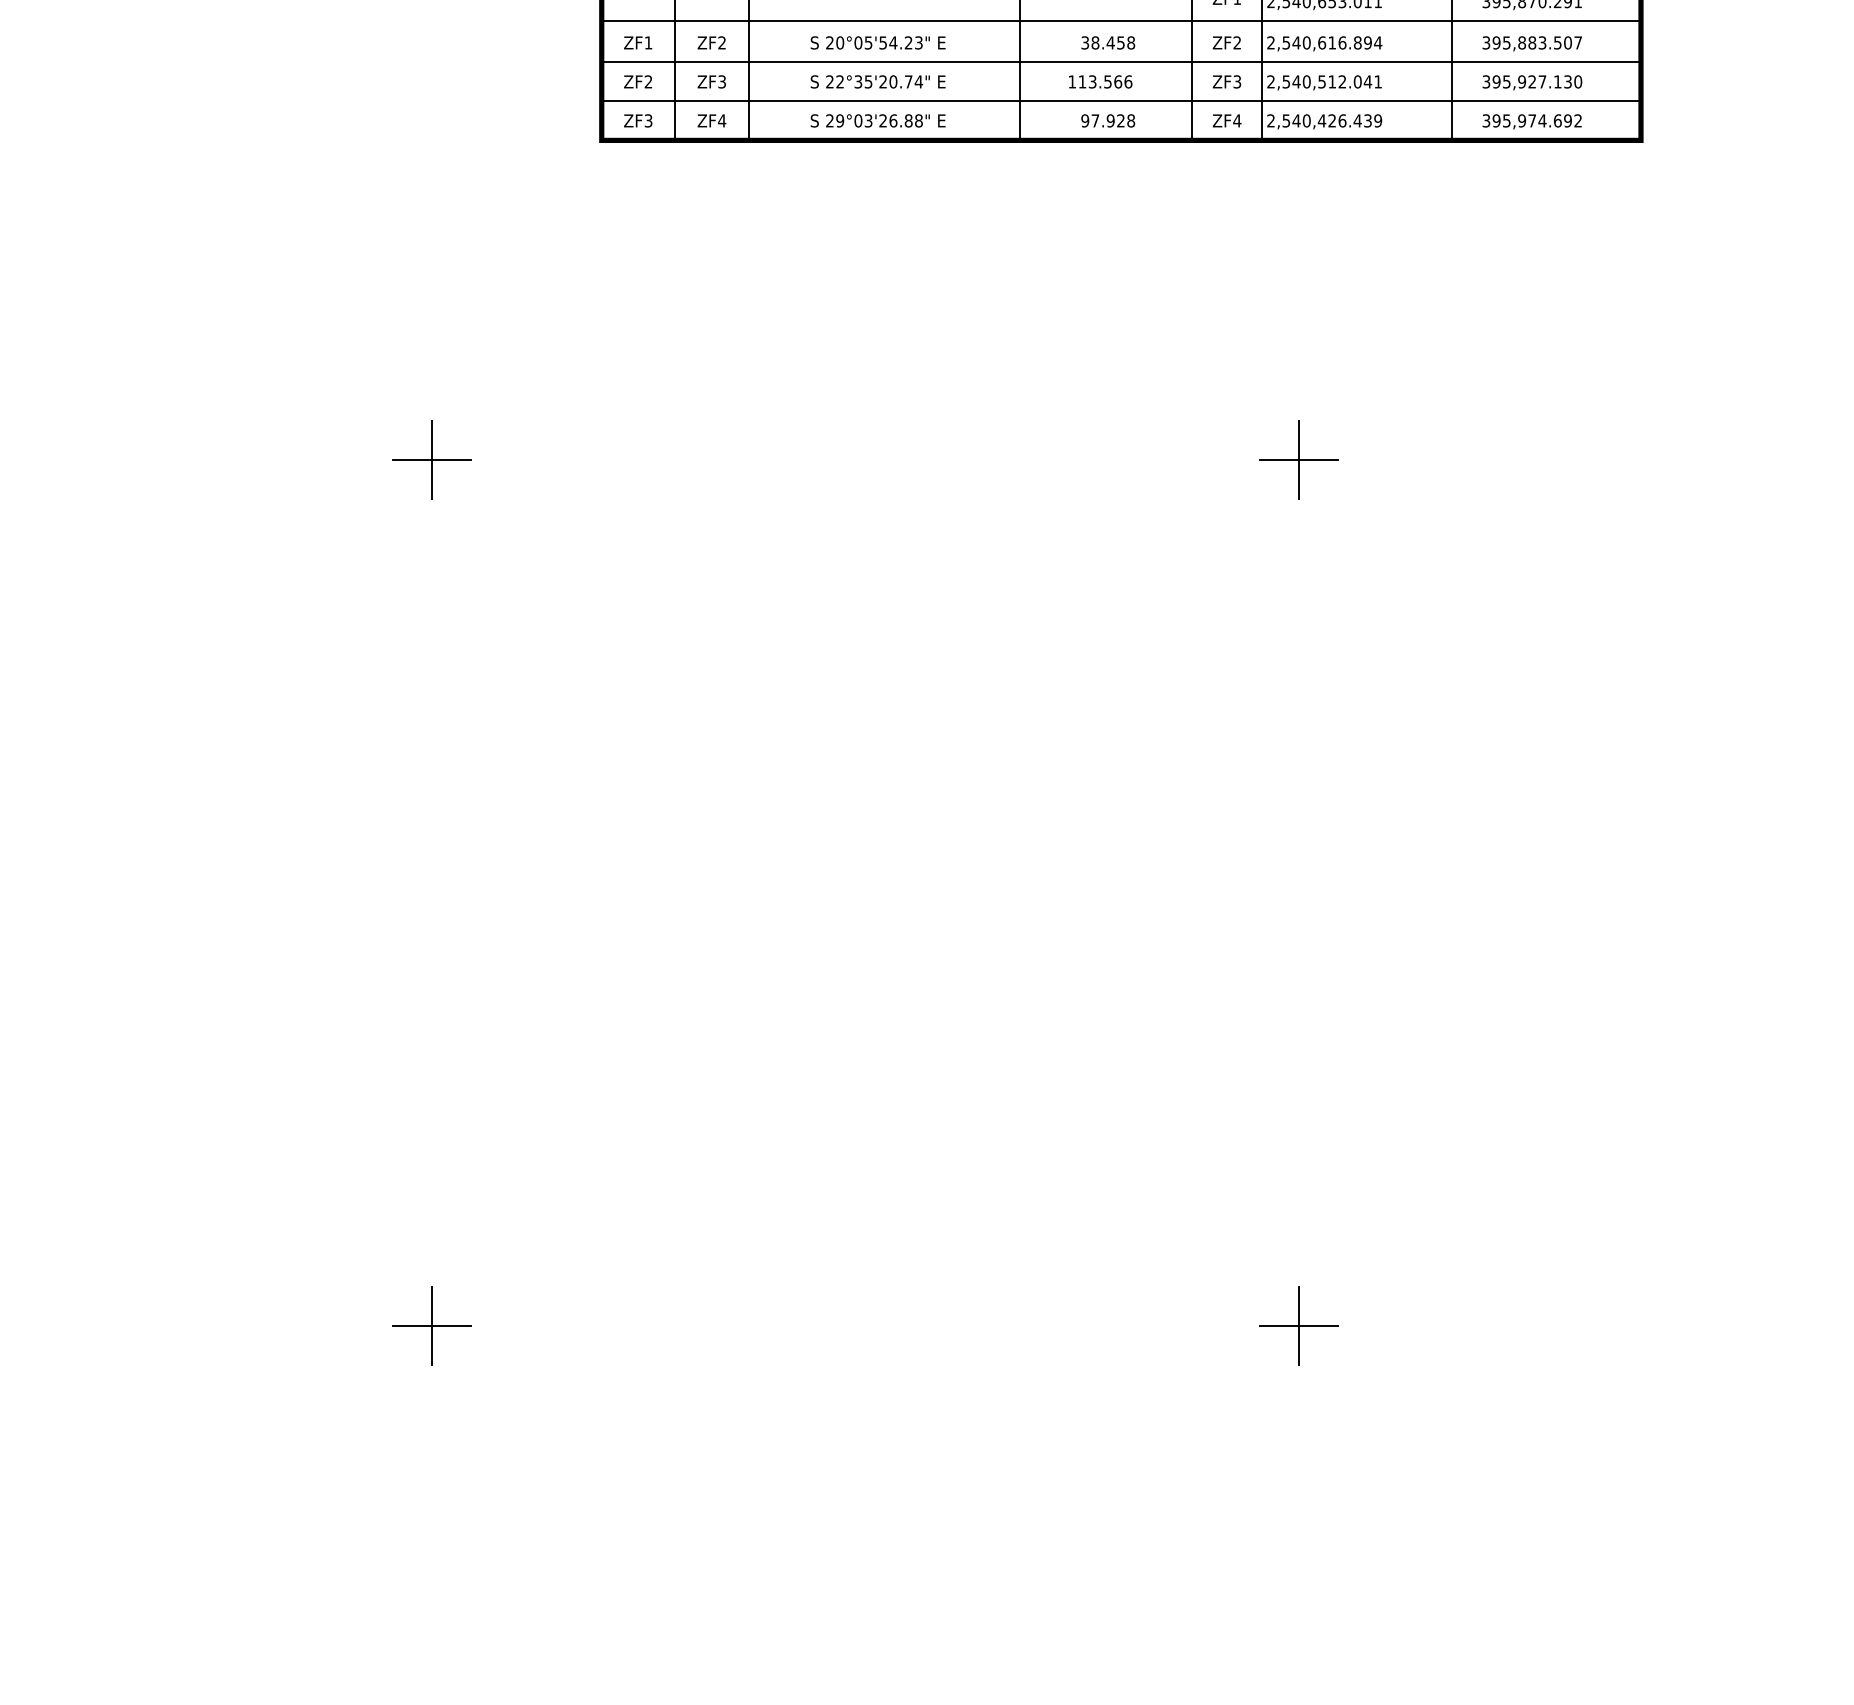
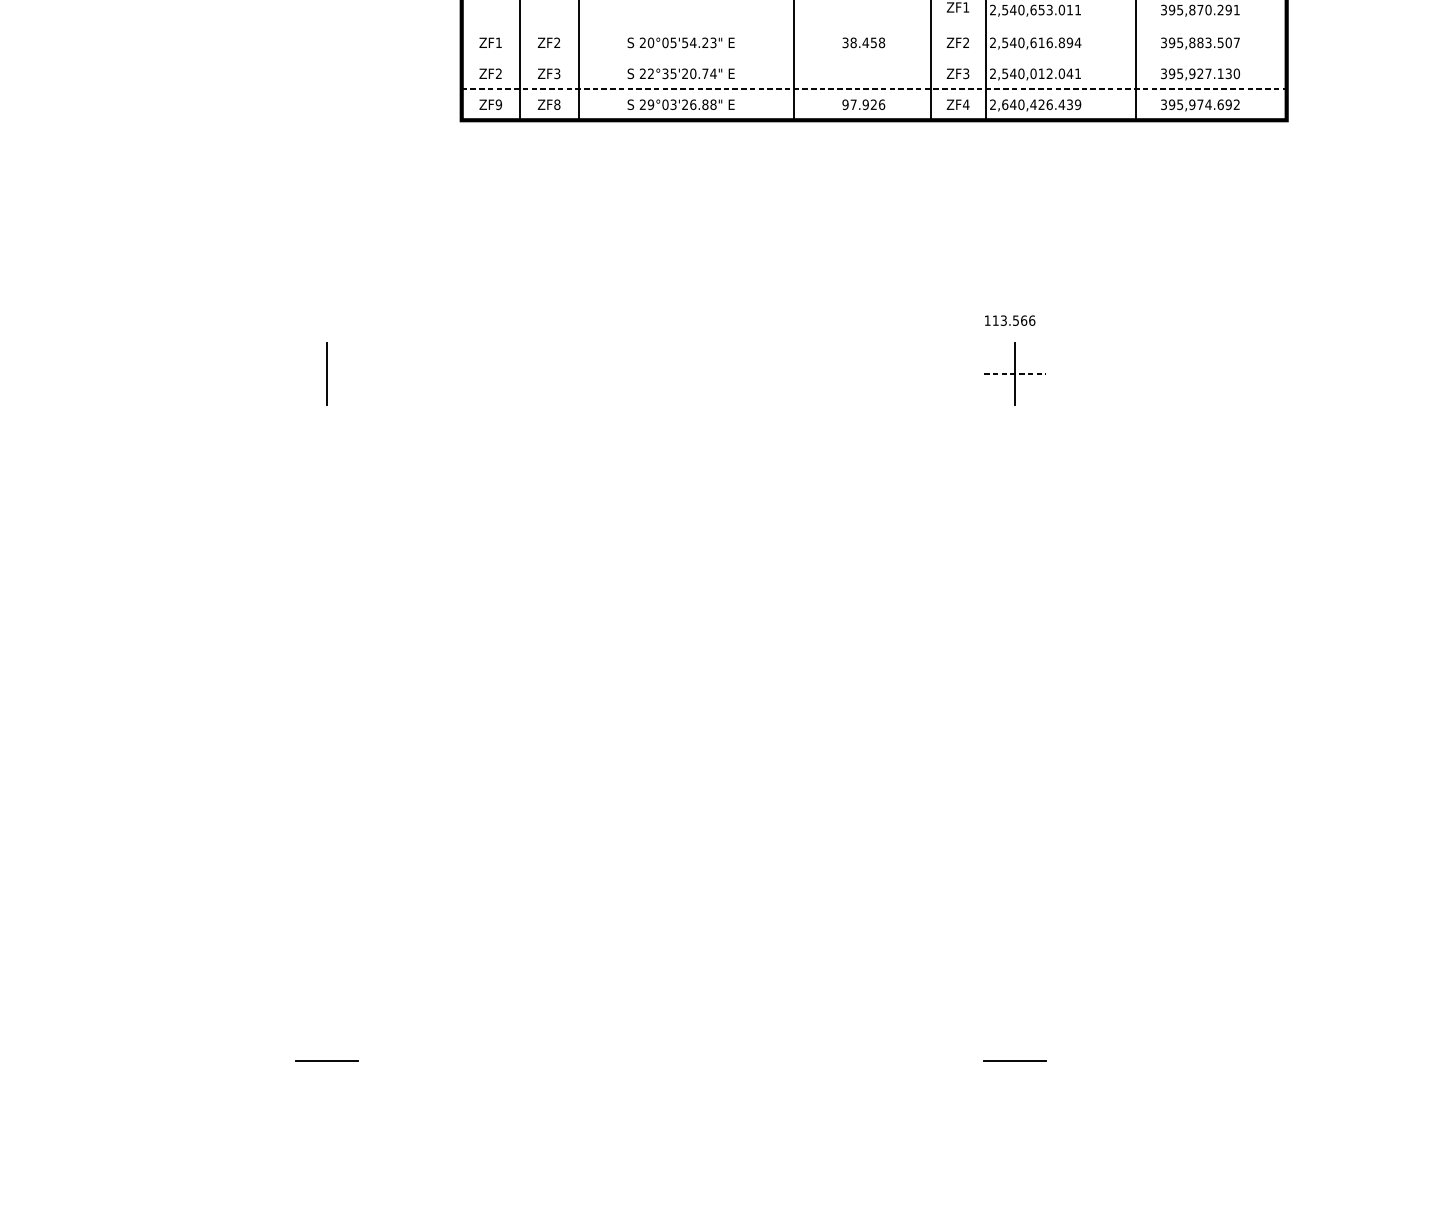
line: (1120, 21) -> (873, 25), removed
line: (1120, 62) -> (873, 58), removed
text: (1100, 81) -> (1010, 320), moved
text: (1322, 81) -> (1033, 73), 2,540,512.041 -> 2,540,012.041
line: (1121, 101) -> (874, 89), solid -> dashed
text: (648, 120) -> (498, 104), ZF3 -> ZF9
text: (722, 120) -> (557, 104), ZF4 -> ZF8
text: (1131, 120) -> (882, 104), 97.928 -> 97.926
text: (1286, 120) -> (1005, 104), 2,540,426.439 -> 2,640,426.439
line: (432, 459) -> (327, 373), removed
line: (1298, 459) -> (1014, 373), solid -> dashed
line: (432, 1326) -> (327, 1061), removed
line: (1298, 1326) -> (1014, 1061), removed

